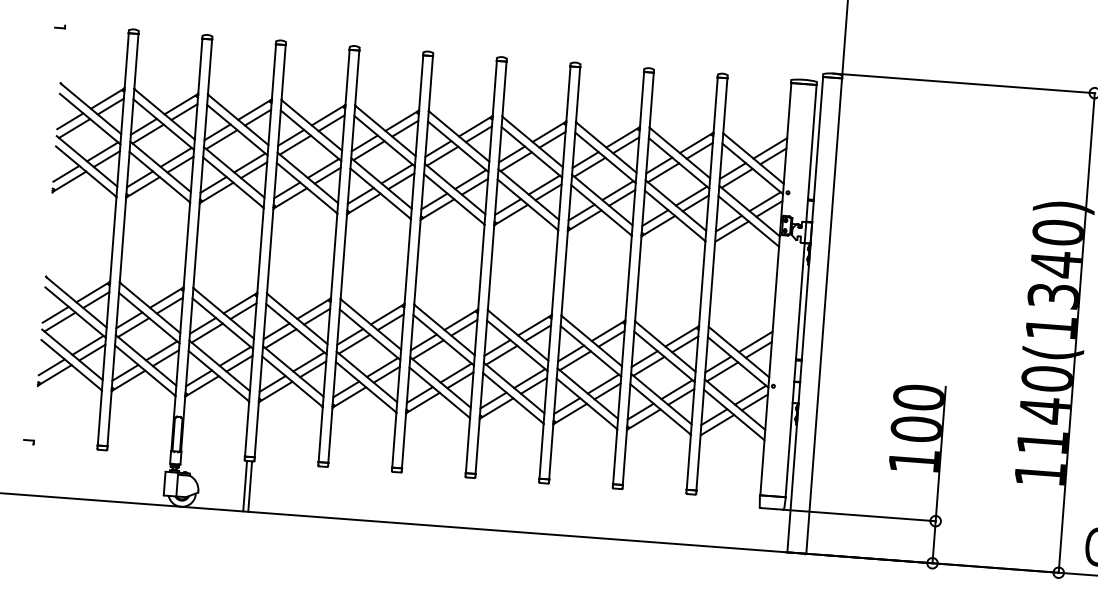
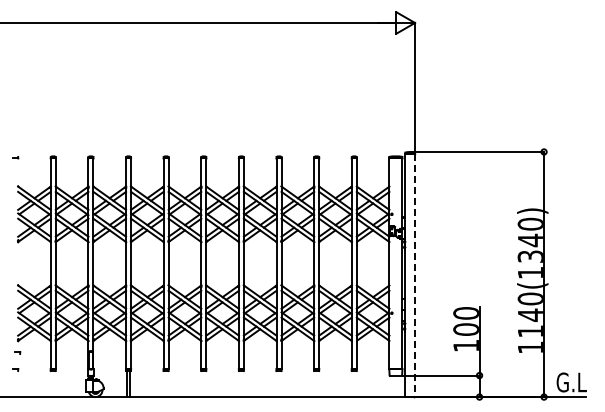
line: (824, 317) -> (415, 276), solid -> dashed
part: (35, 408) -> (17, 352), added

